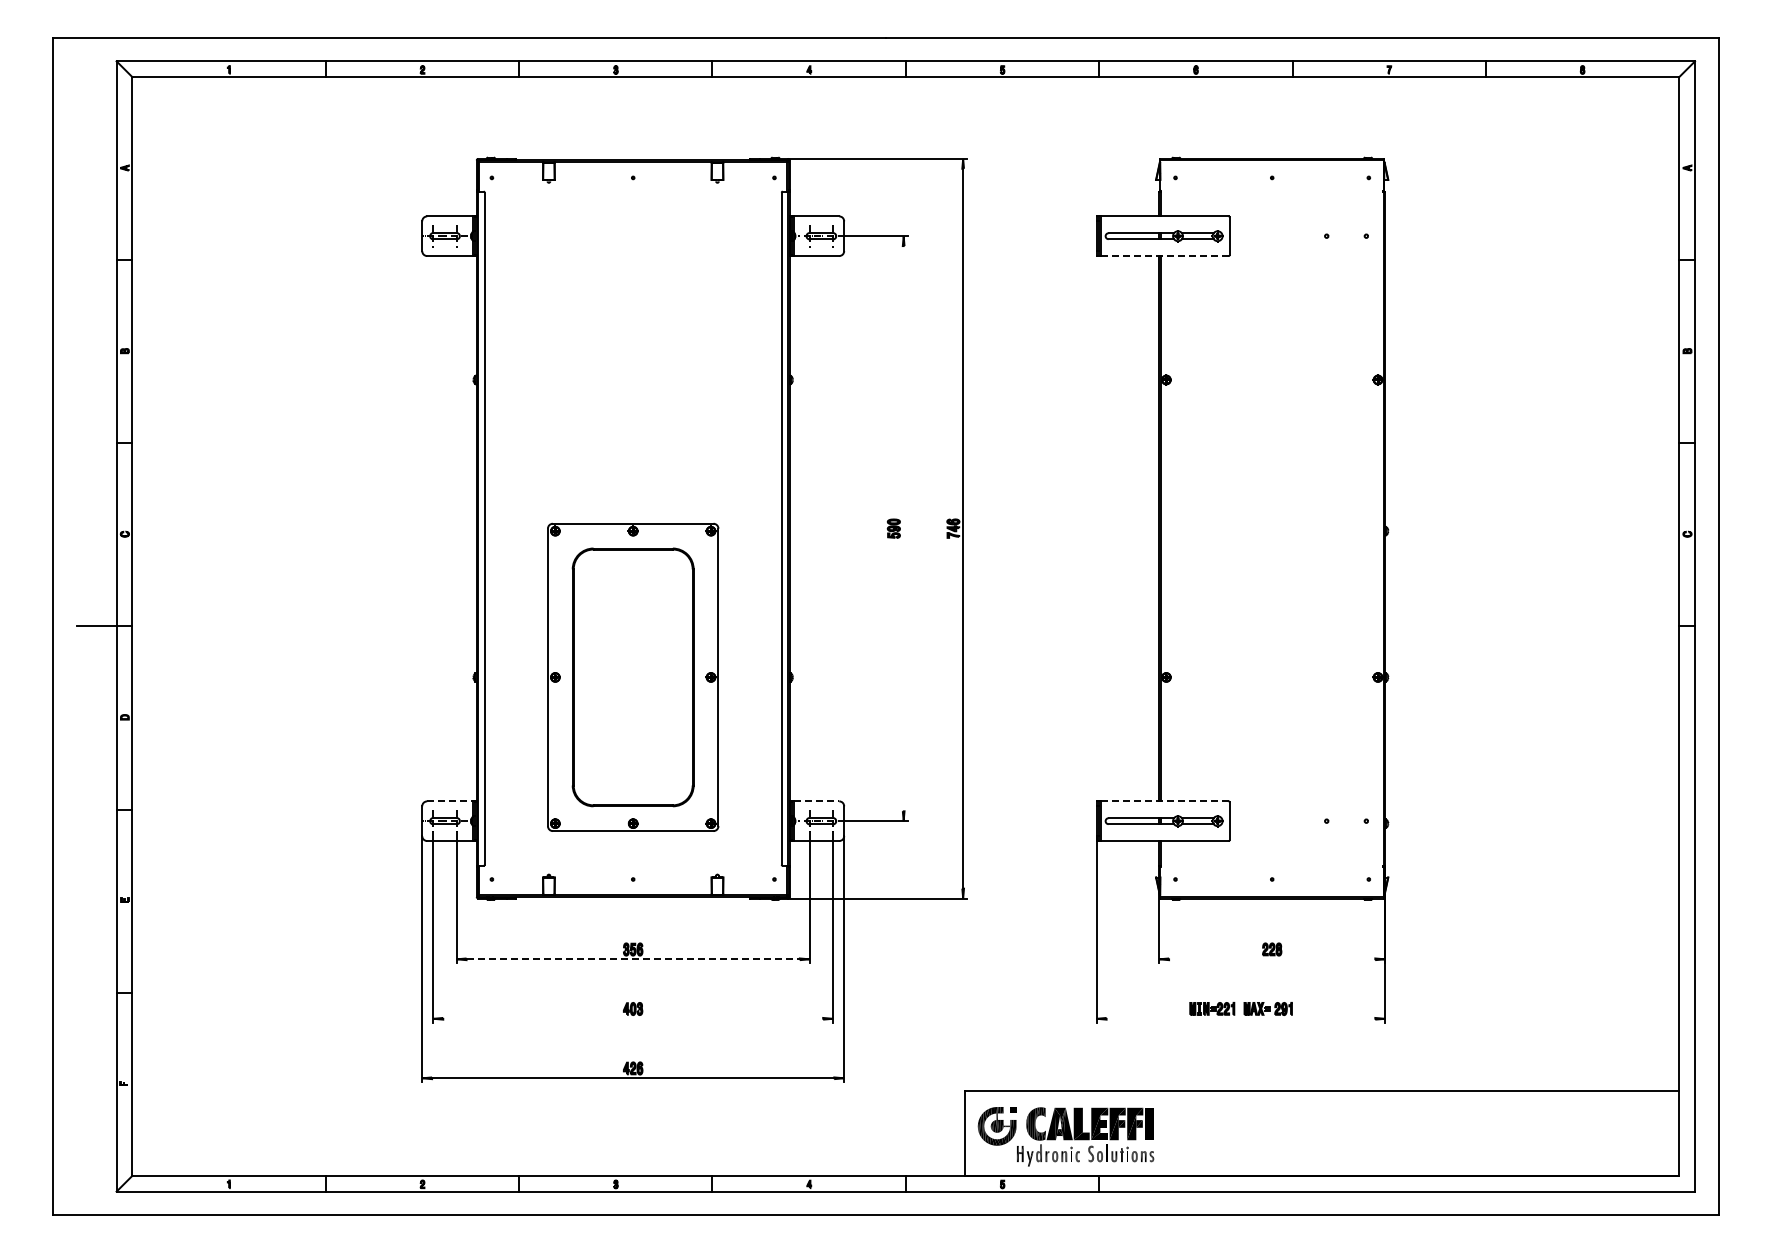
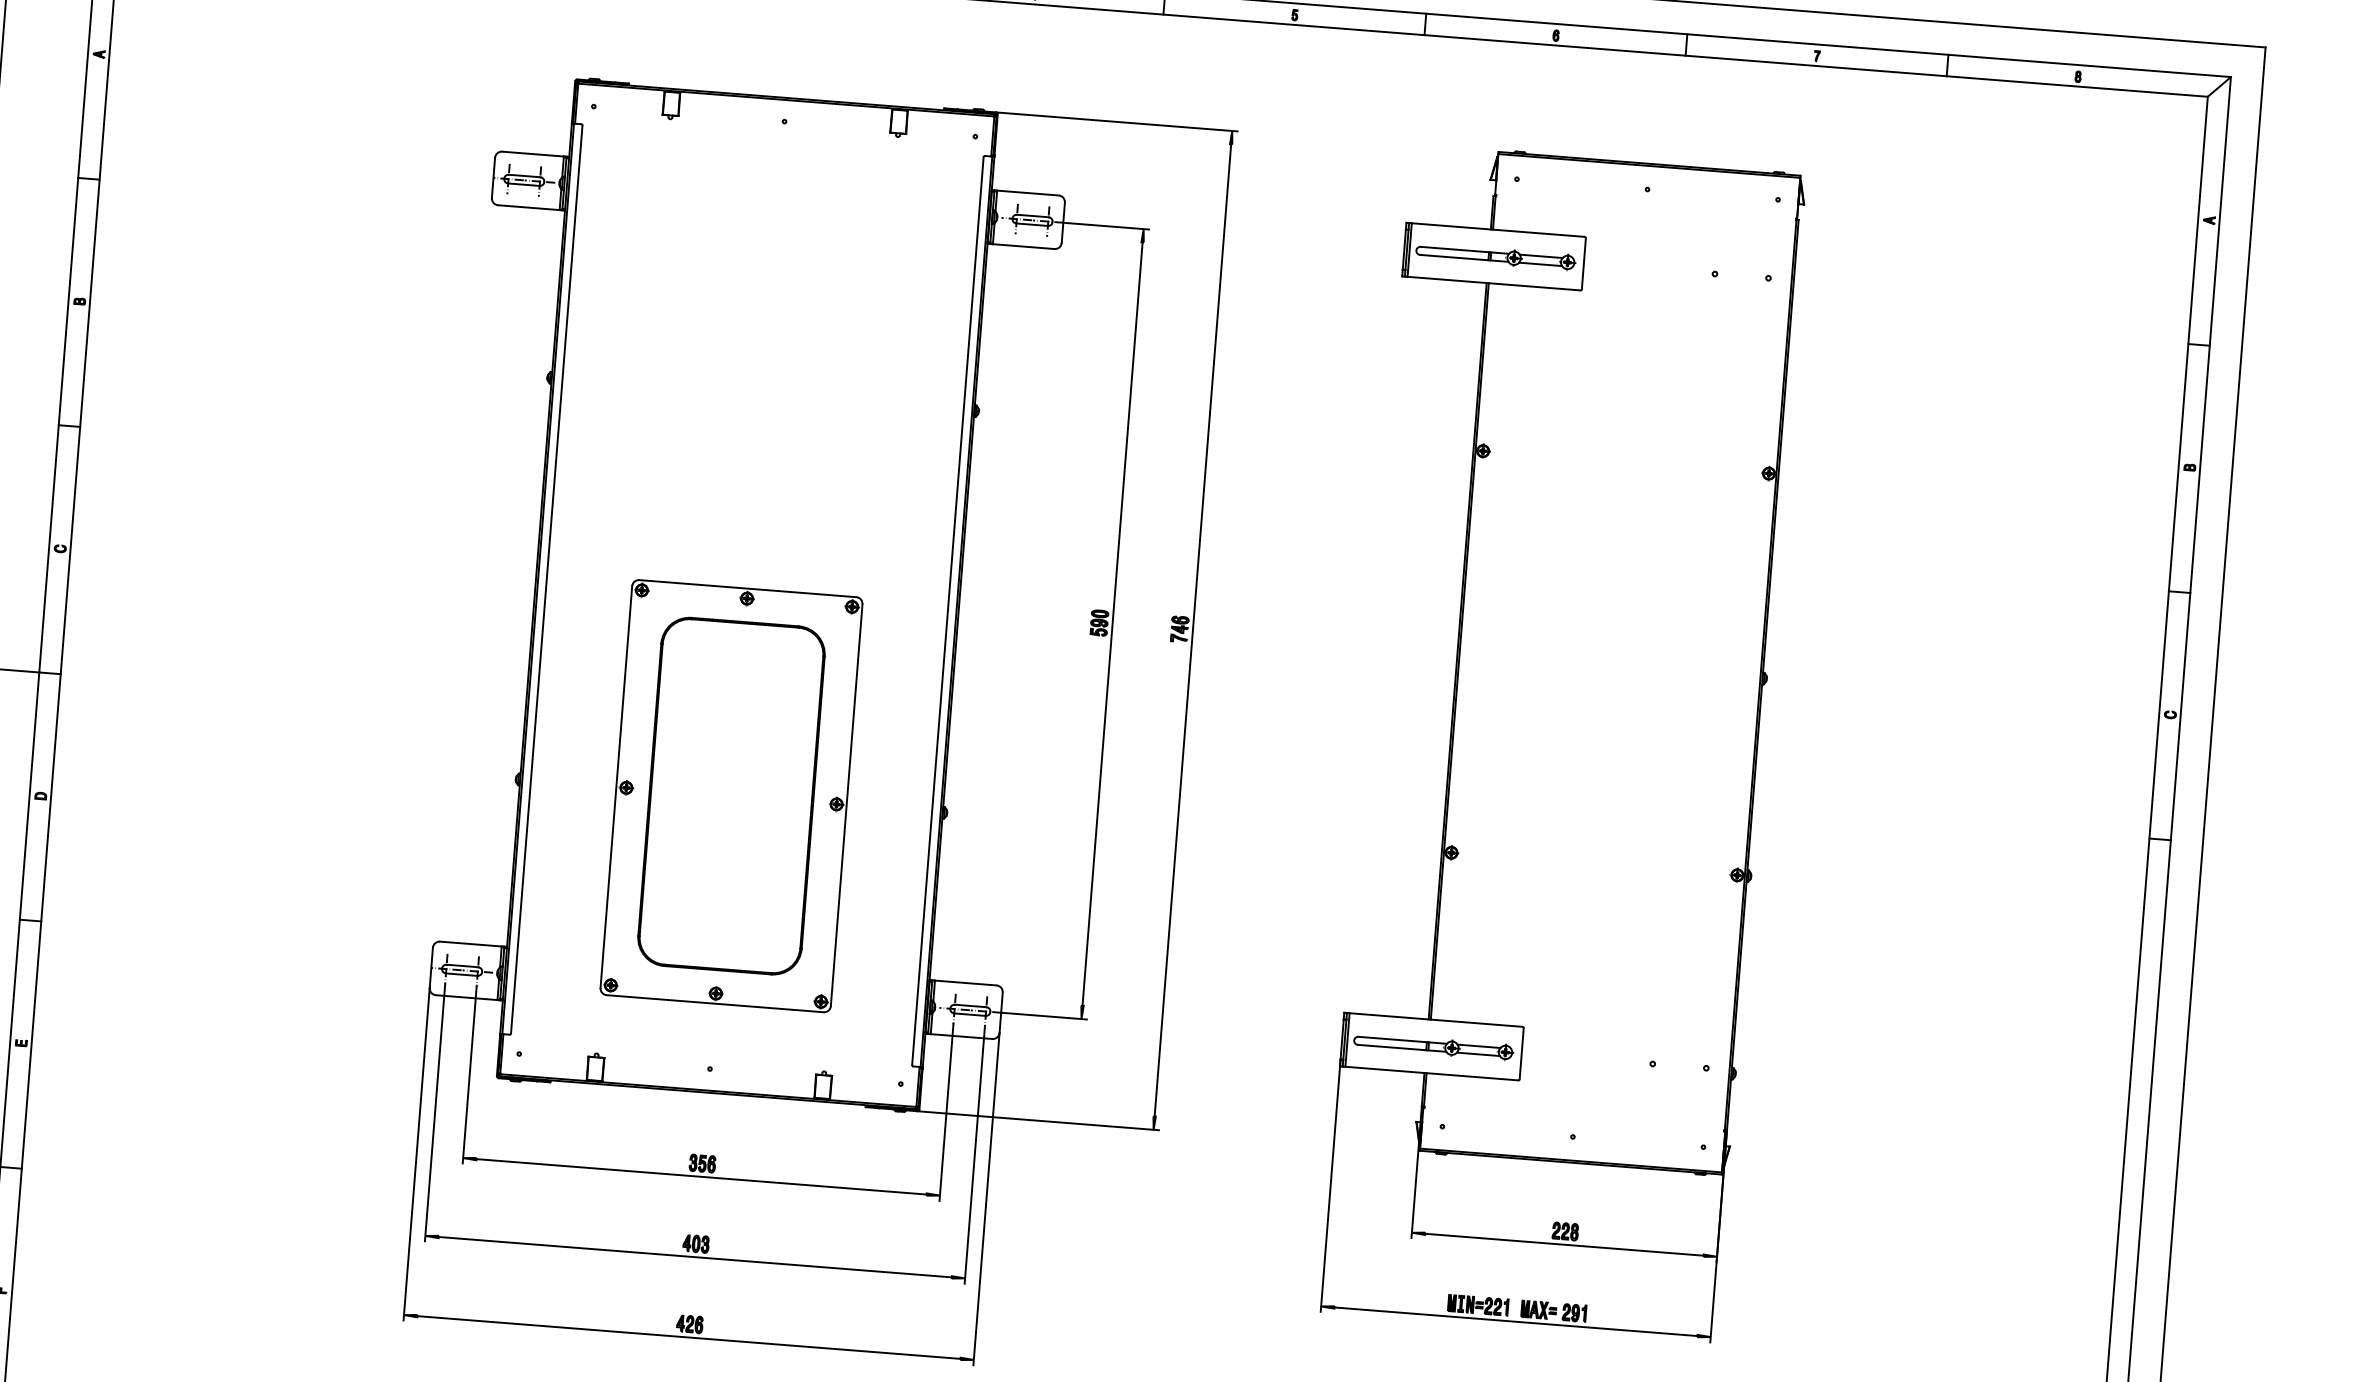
line: (1164, 256) -> (1493, 284), dashed -> solid
line: (903, 528) -> (1112, 623), added
line: (449, 801) -> (470, 944), dashed -> solid
line: (816, 801) -> (965, 983), dashed -> solid
line: (1164, 801) -> (1435, 1020), dashed -> solid
line: (633, 959) -> (701, 1177), dashed -> solid
line: (1272, 959) -> (1564, 1245), added
line: (633, 1018) -> (695, 1256), added
line: (1240, 1018) -> (1515, 1321), added

